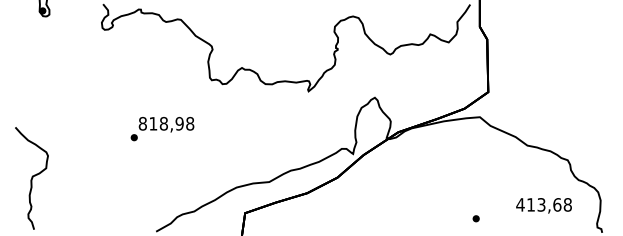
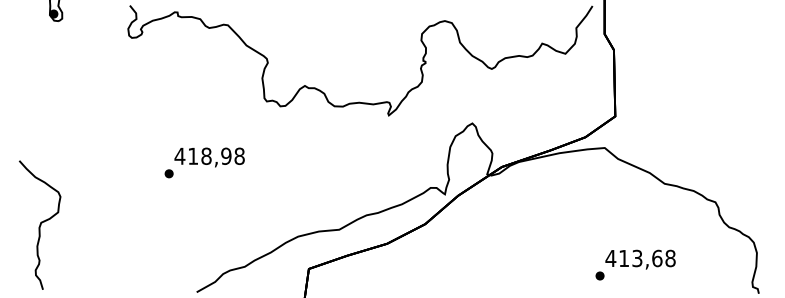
text: (142, 123) -> (179, 155), 818,98 -> 418,98
text: (543, 205) -> (640, 259), moved

